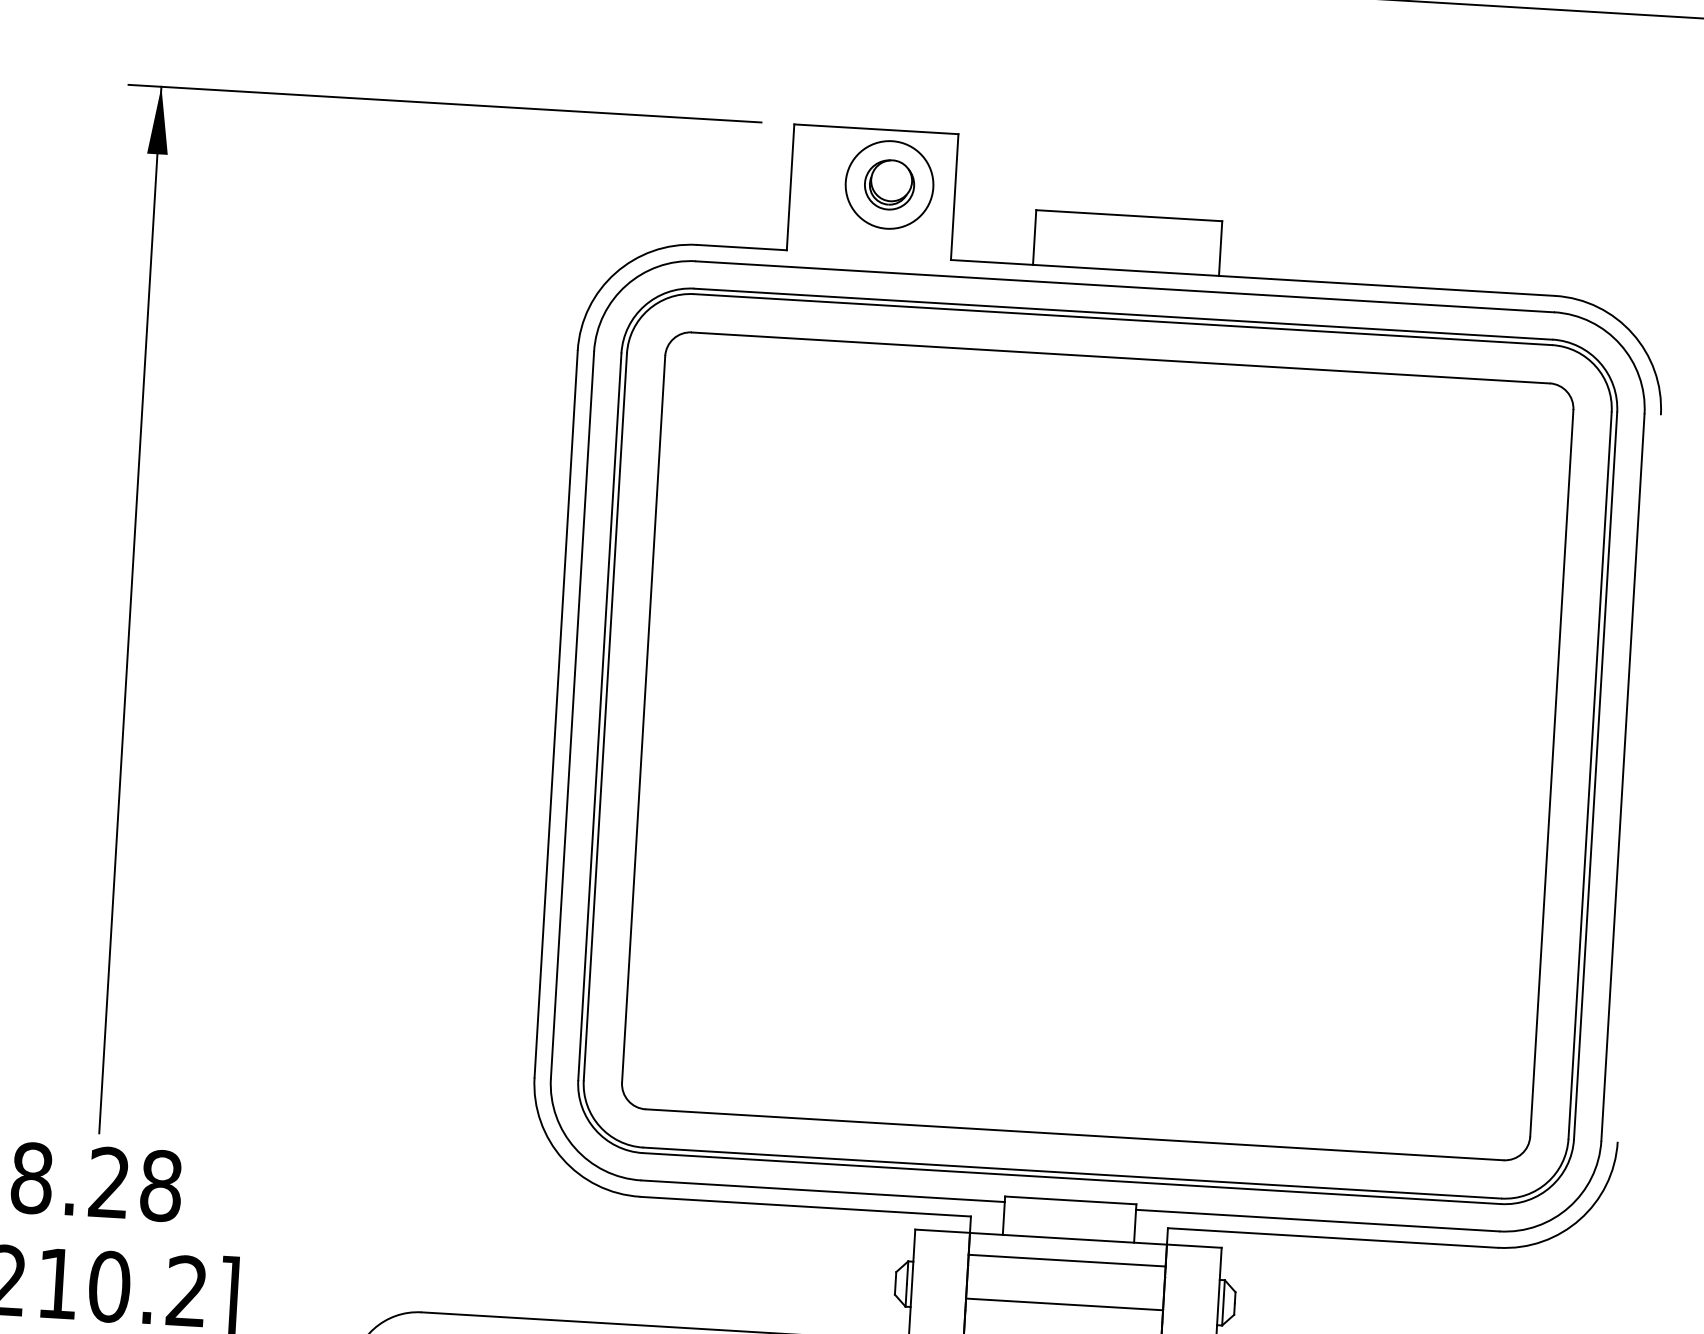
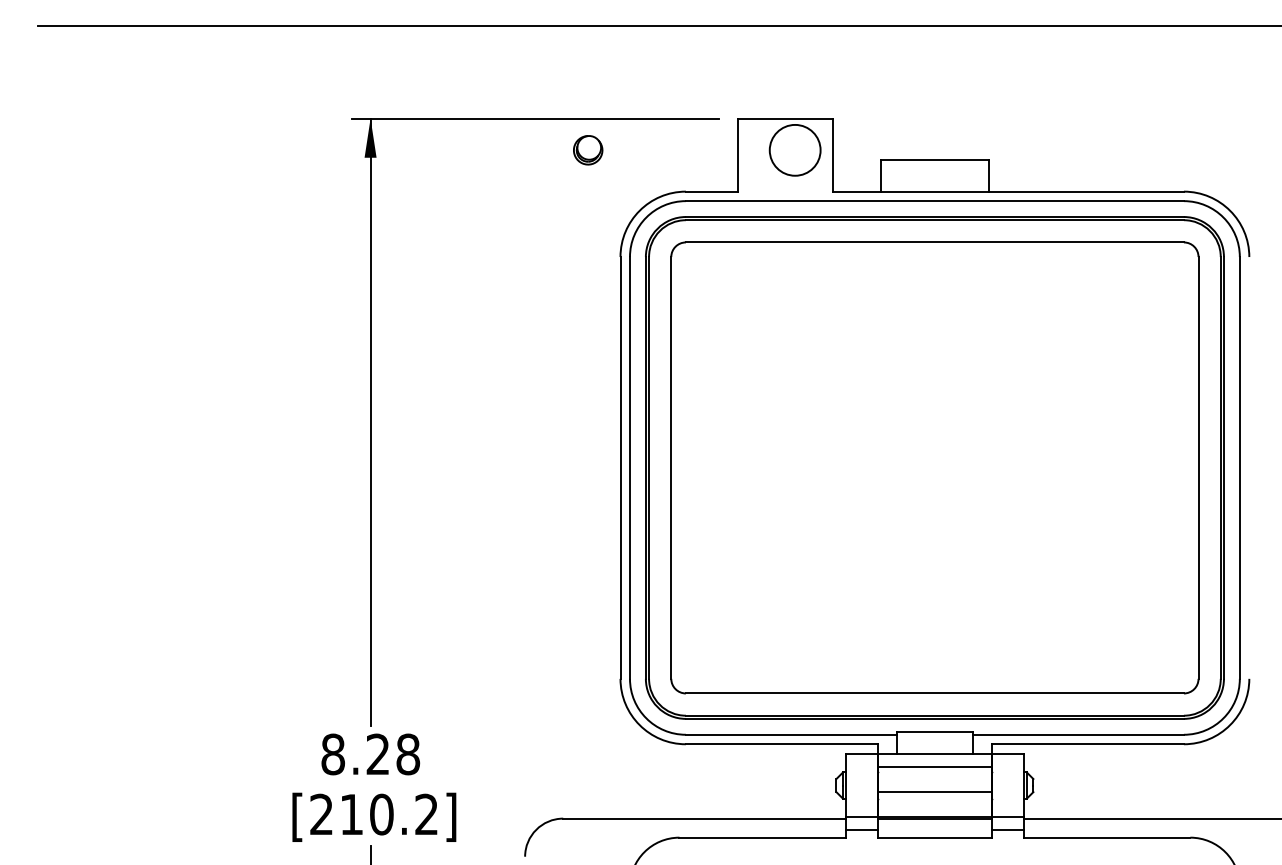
part: (890, 185) -> (588, 150), moved

